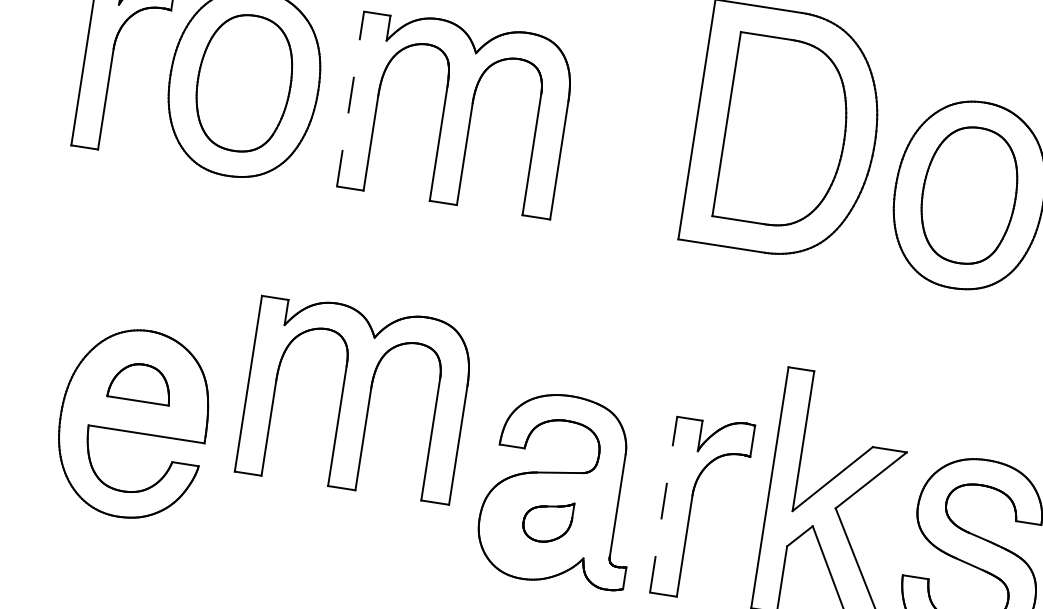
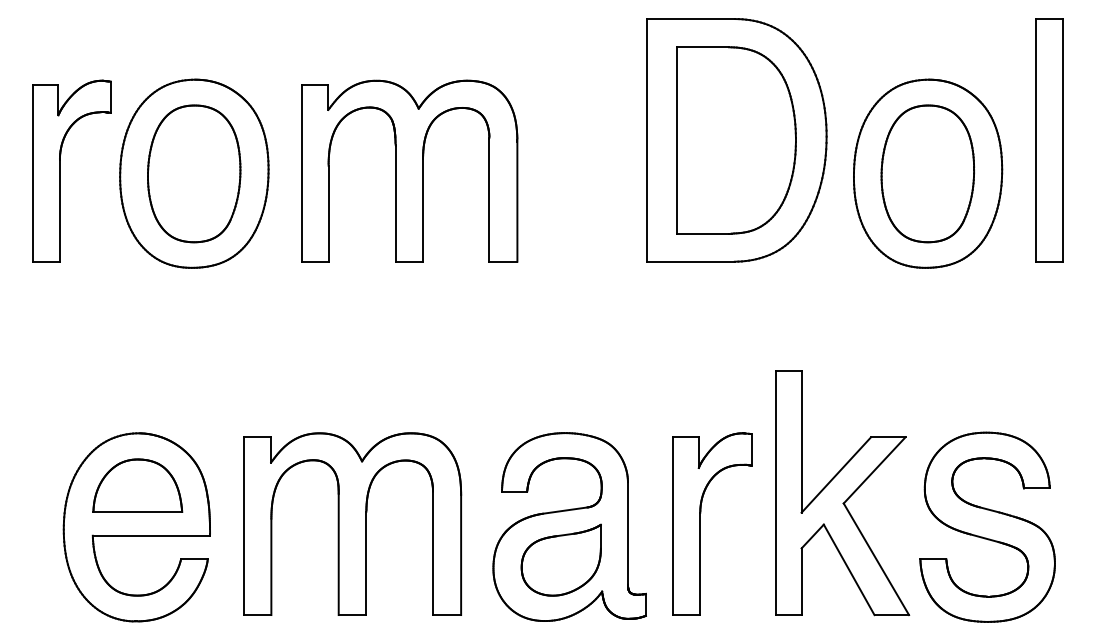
line: (350, 98) -> (301, 172), dashed -> solid
part: (140, 382) -> (137, 485), size x1.43
part: (355, 397) -> (352, 523), moved
line: (663, 505) -> (673, 526), dashed -> solid
part: (547, 520) -> (560, 559), size x1.67

